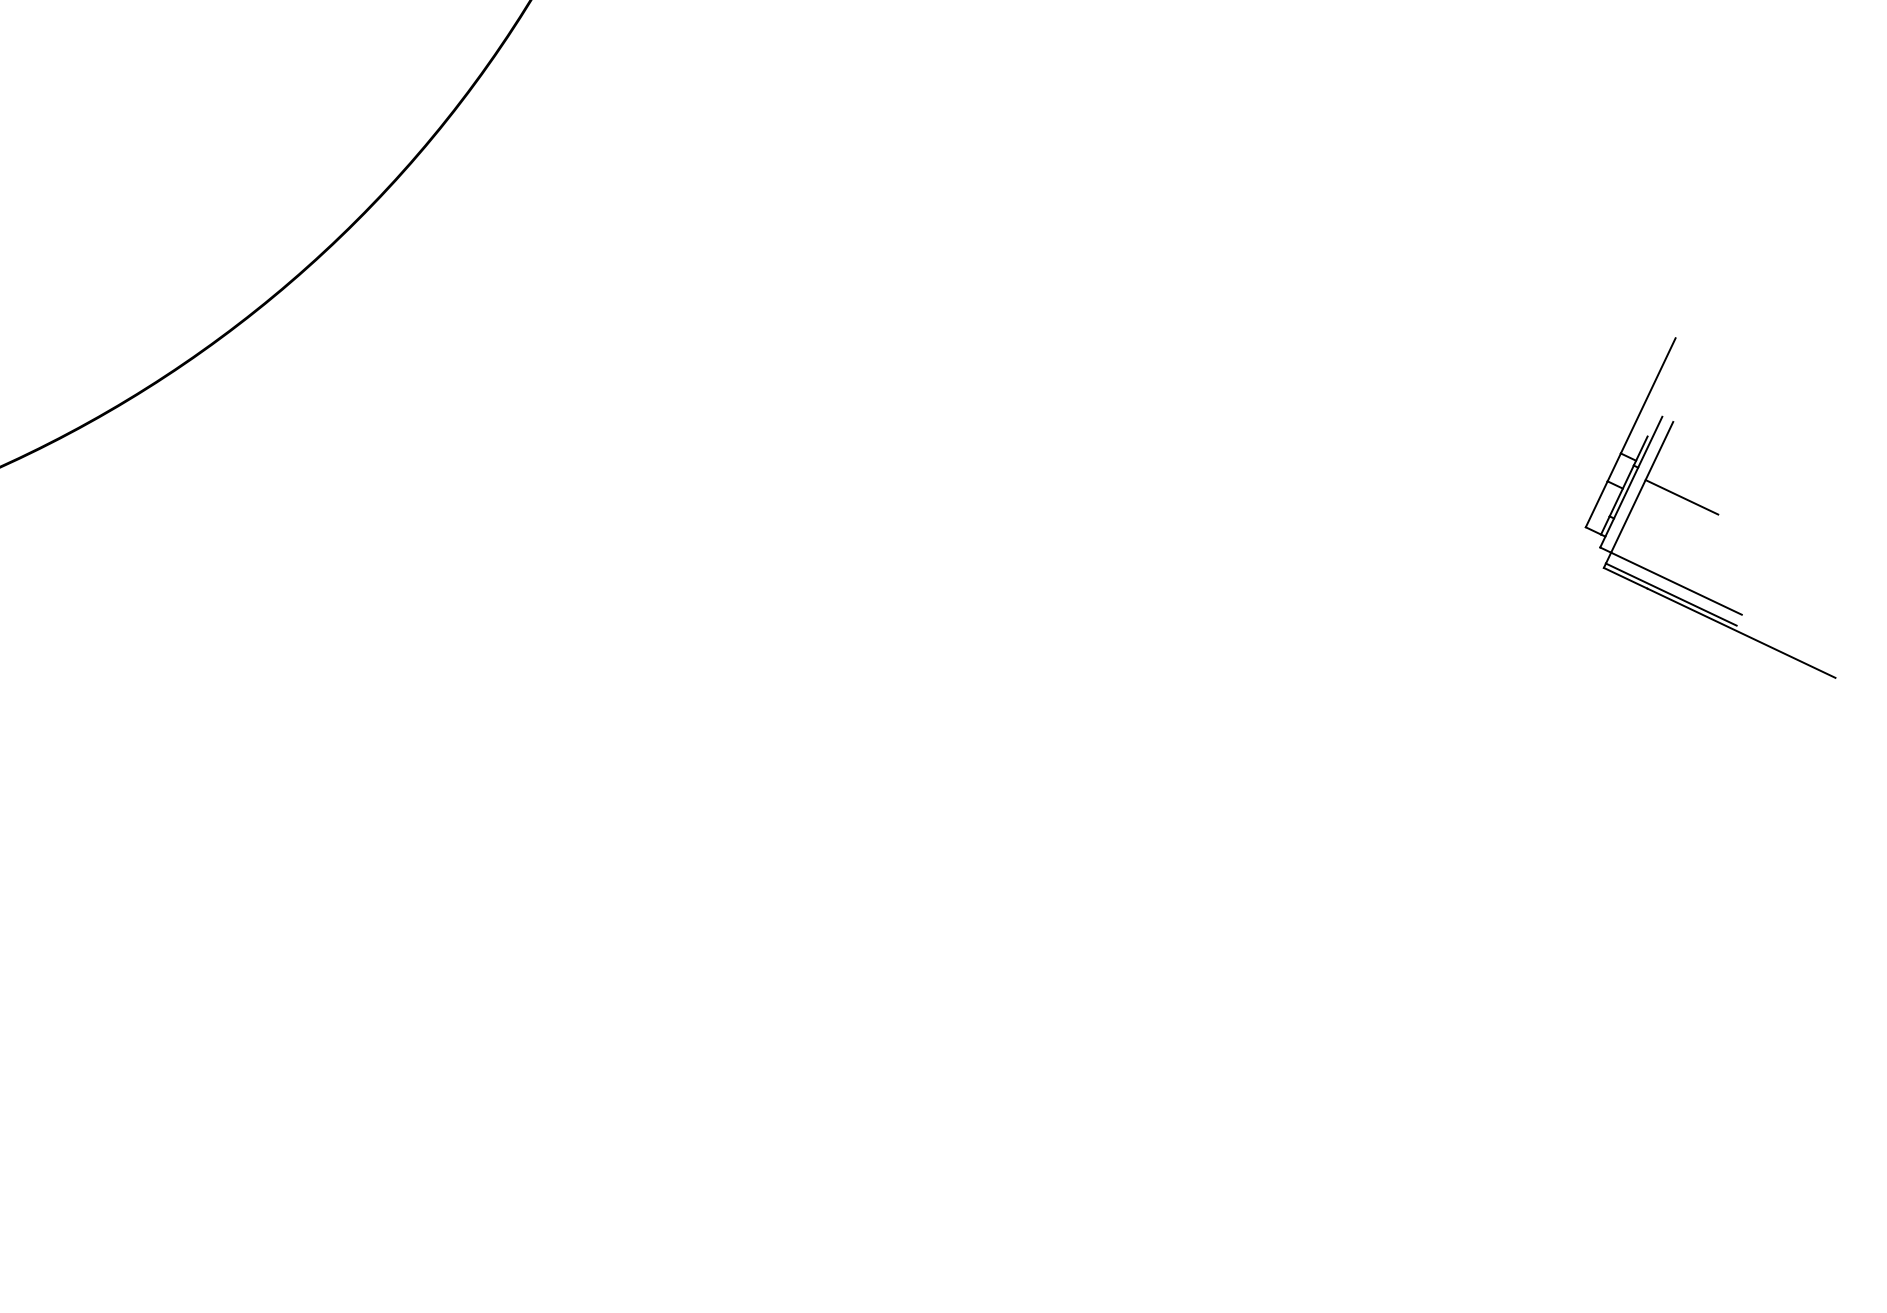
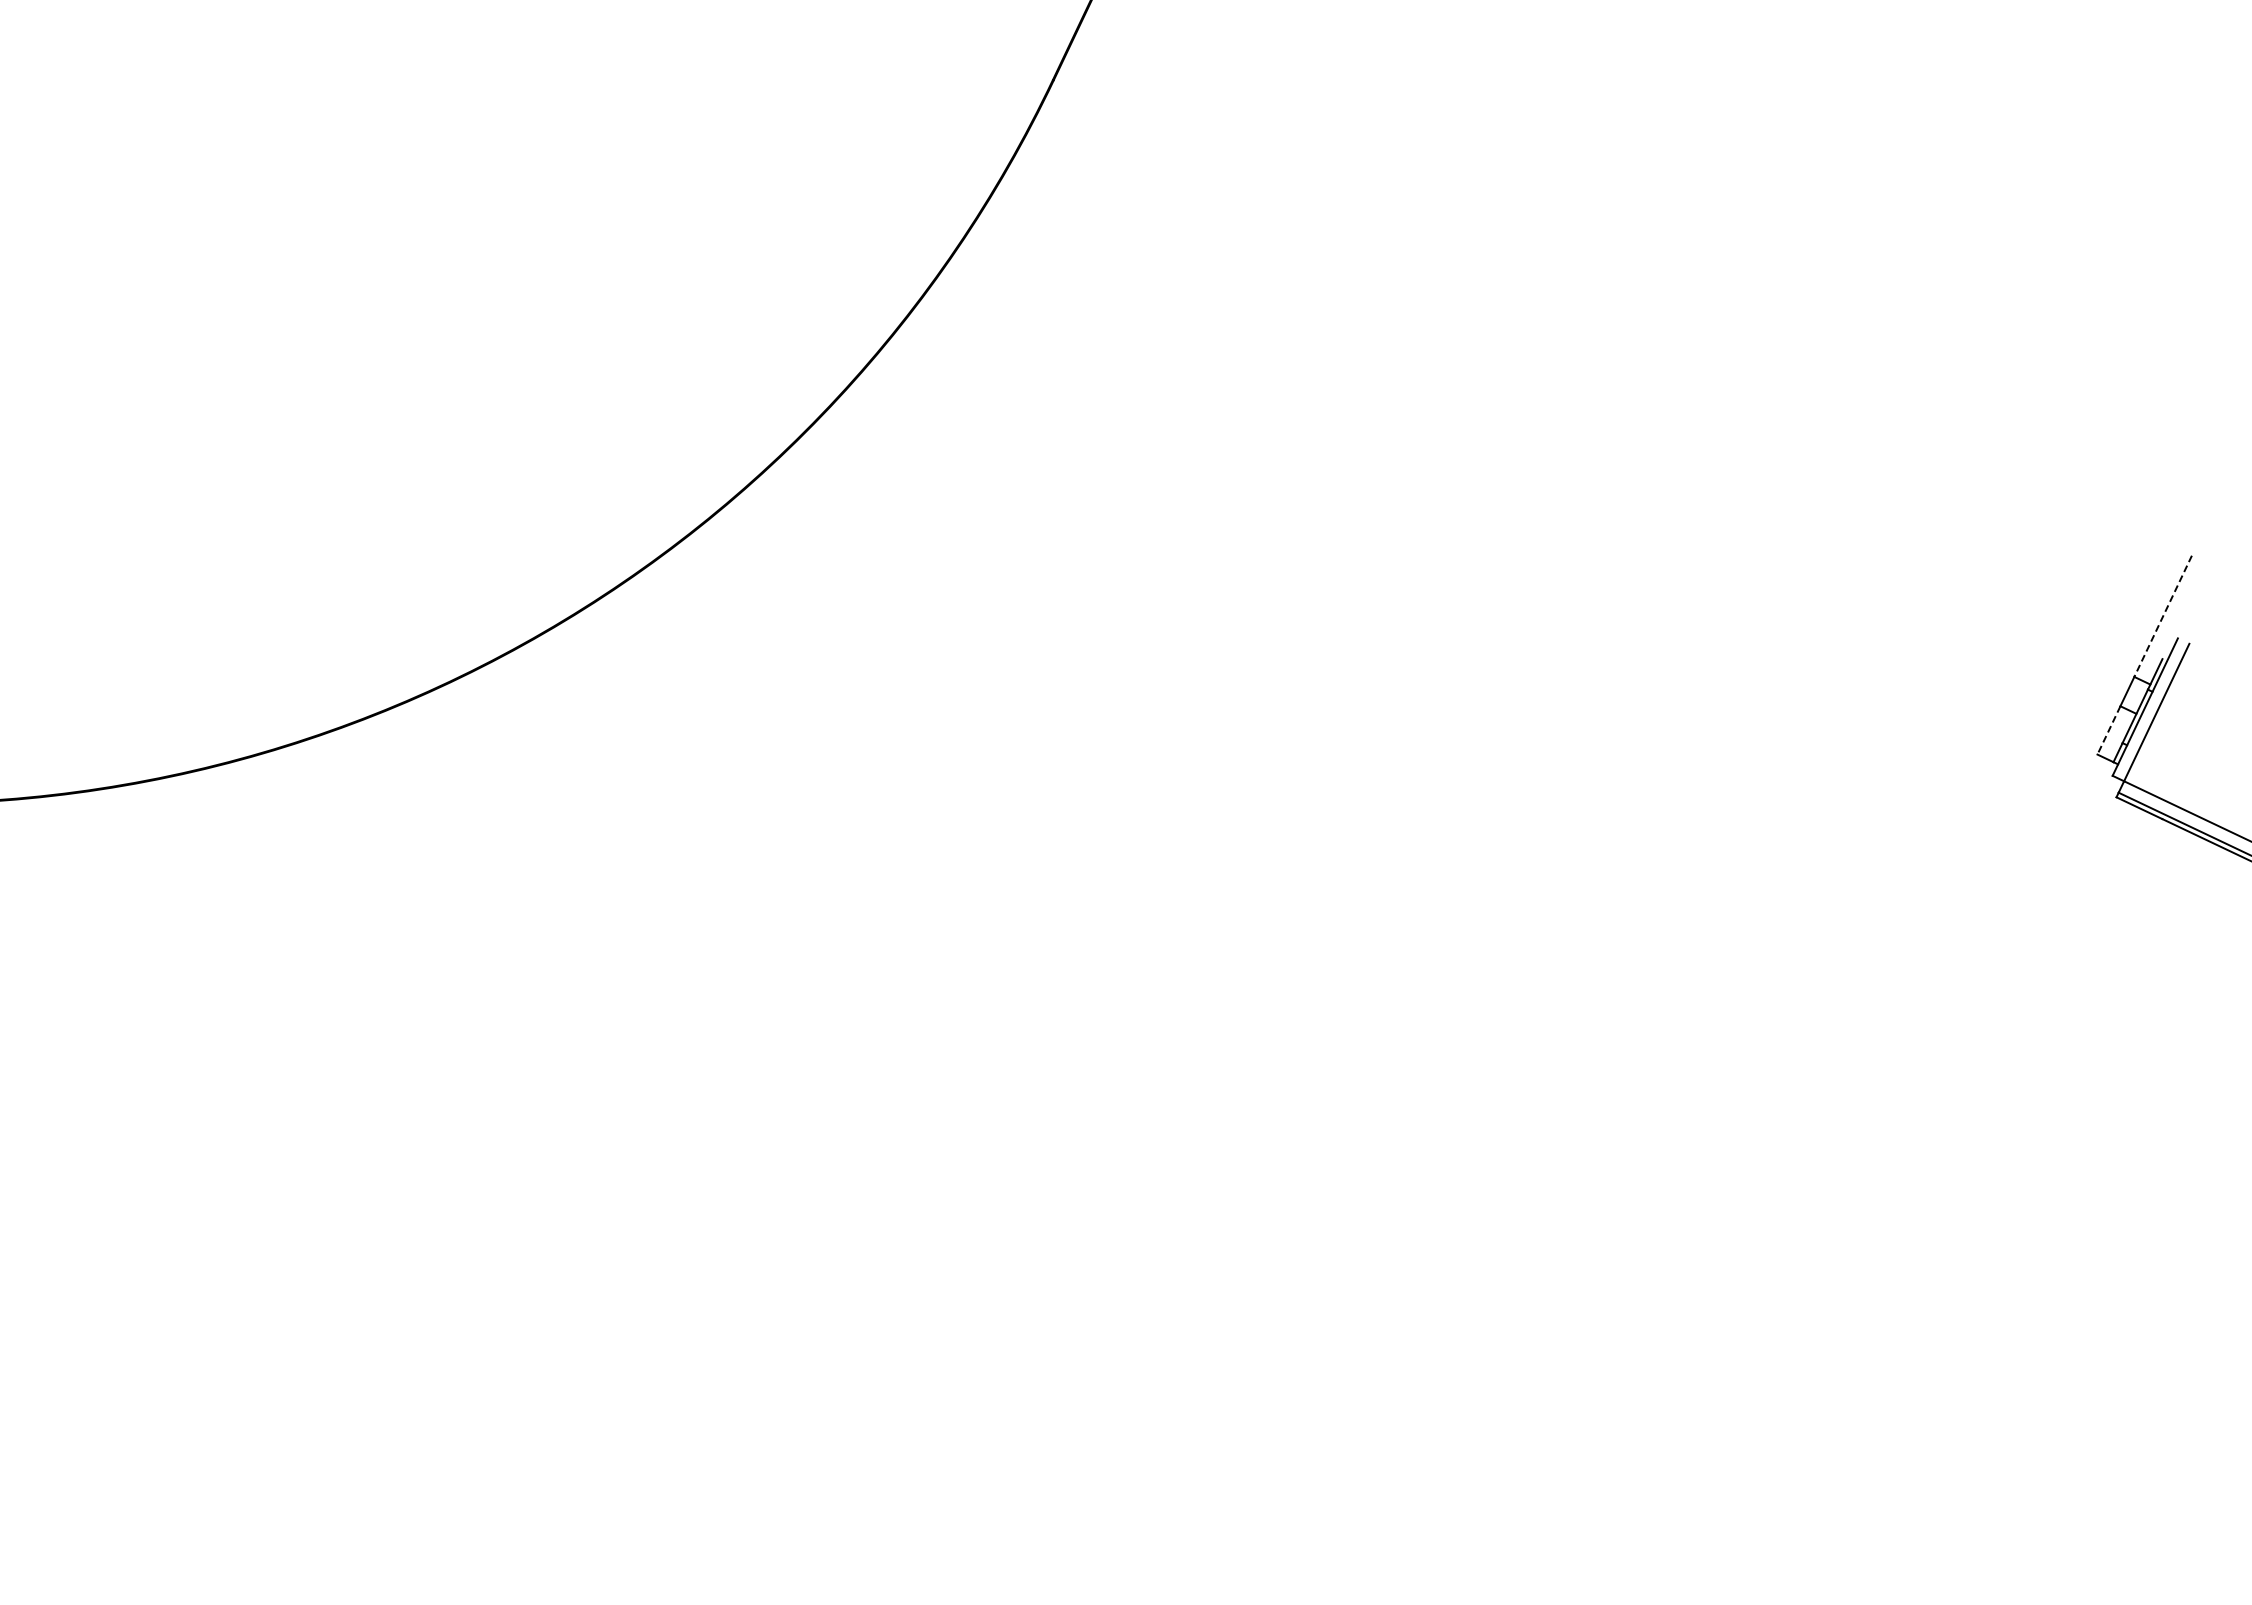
line: (1647, 396) -> (2162, 616), solid -> dashed
line: (1681, 496) -> (2198, 722), removed
line: (1596, 504) -> (2108, 730), solid -> dashed

